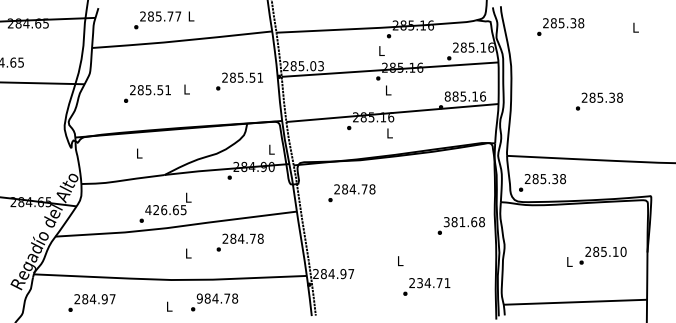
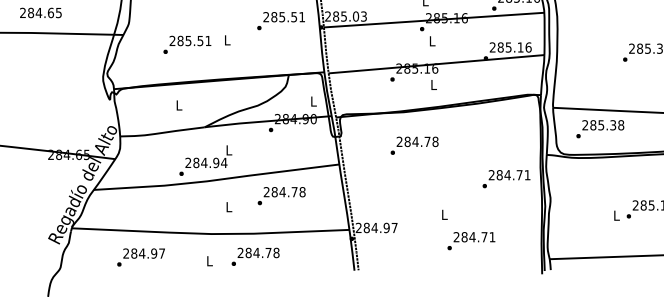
text: (239, 81) -> (280, 20), moved
text: (447, 96) -> (492, 47), 885.16 -> 285.16
text: (542, 182) -> (600, 128), moved
text: (351, 193) -> (414, 146), moved
text: (165, 210) -> (205, 163), 426.65 -> 284.94
text: (463, 222) -> (508, 175), 381.68 -> 284.71
text: (420, 283) -> (465, 237), 234.71 -> 284.71
text: (199, 298) -> (240, 252), 984.78 -> 284.78
text: (91, 302) -> (140, 256), moved

